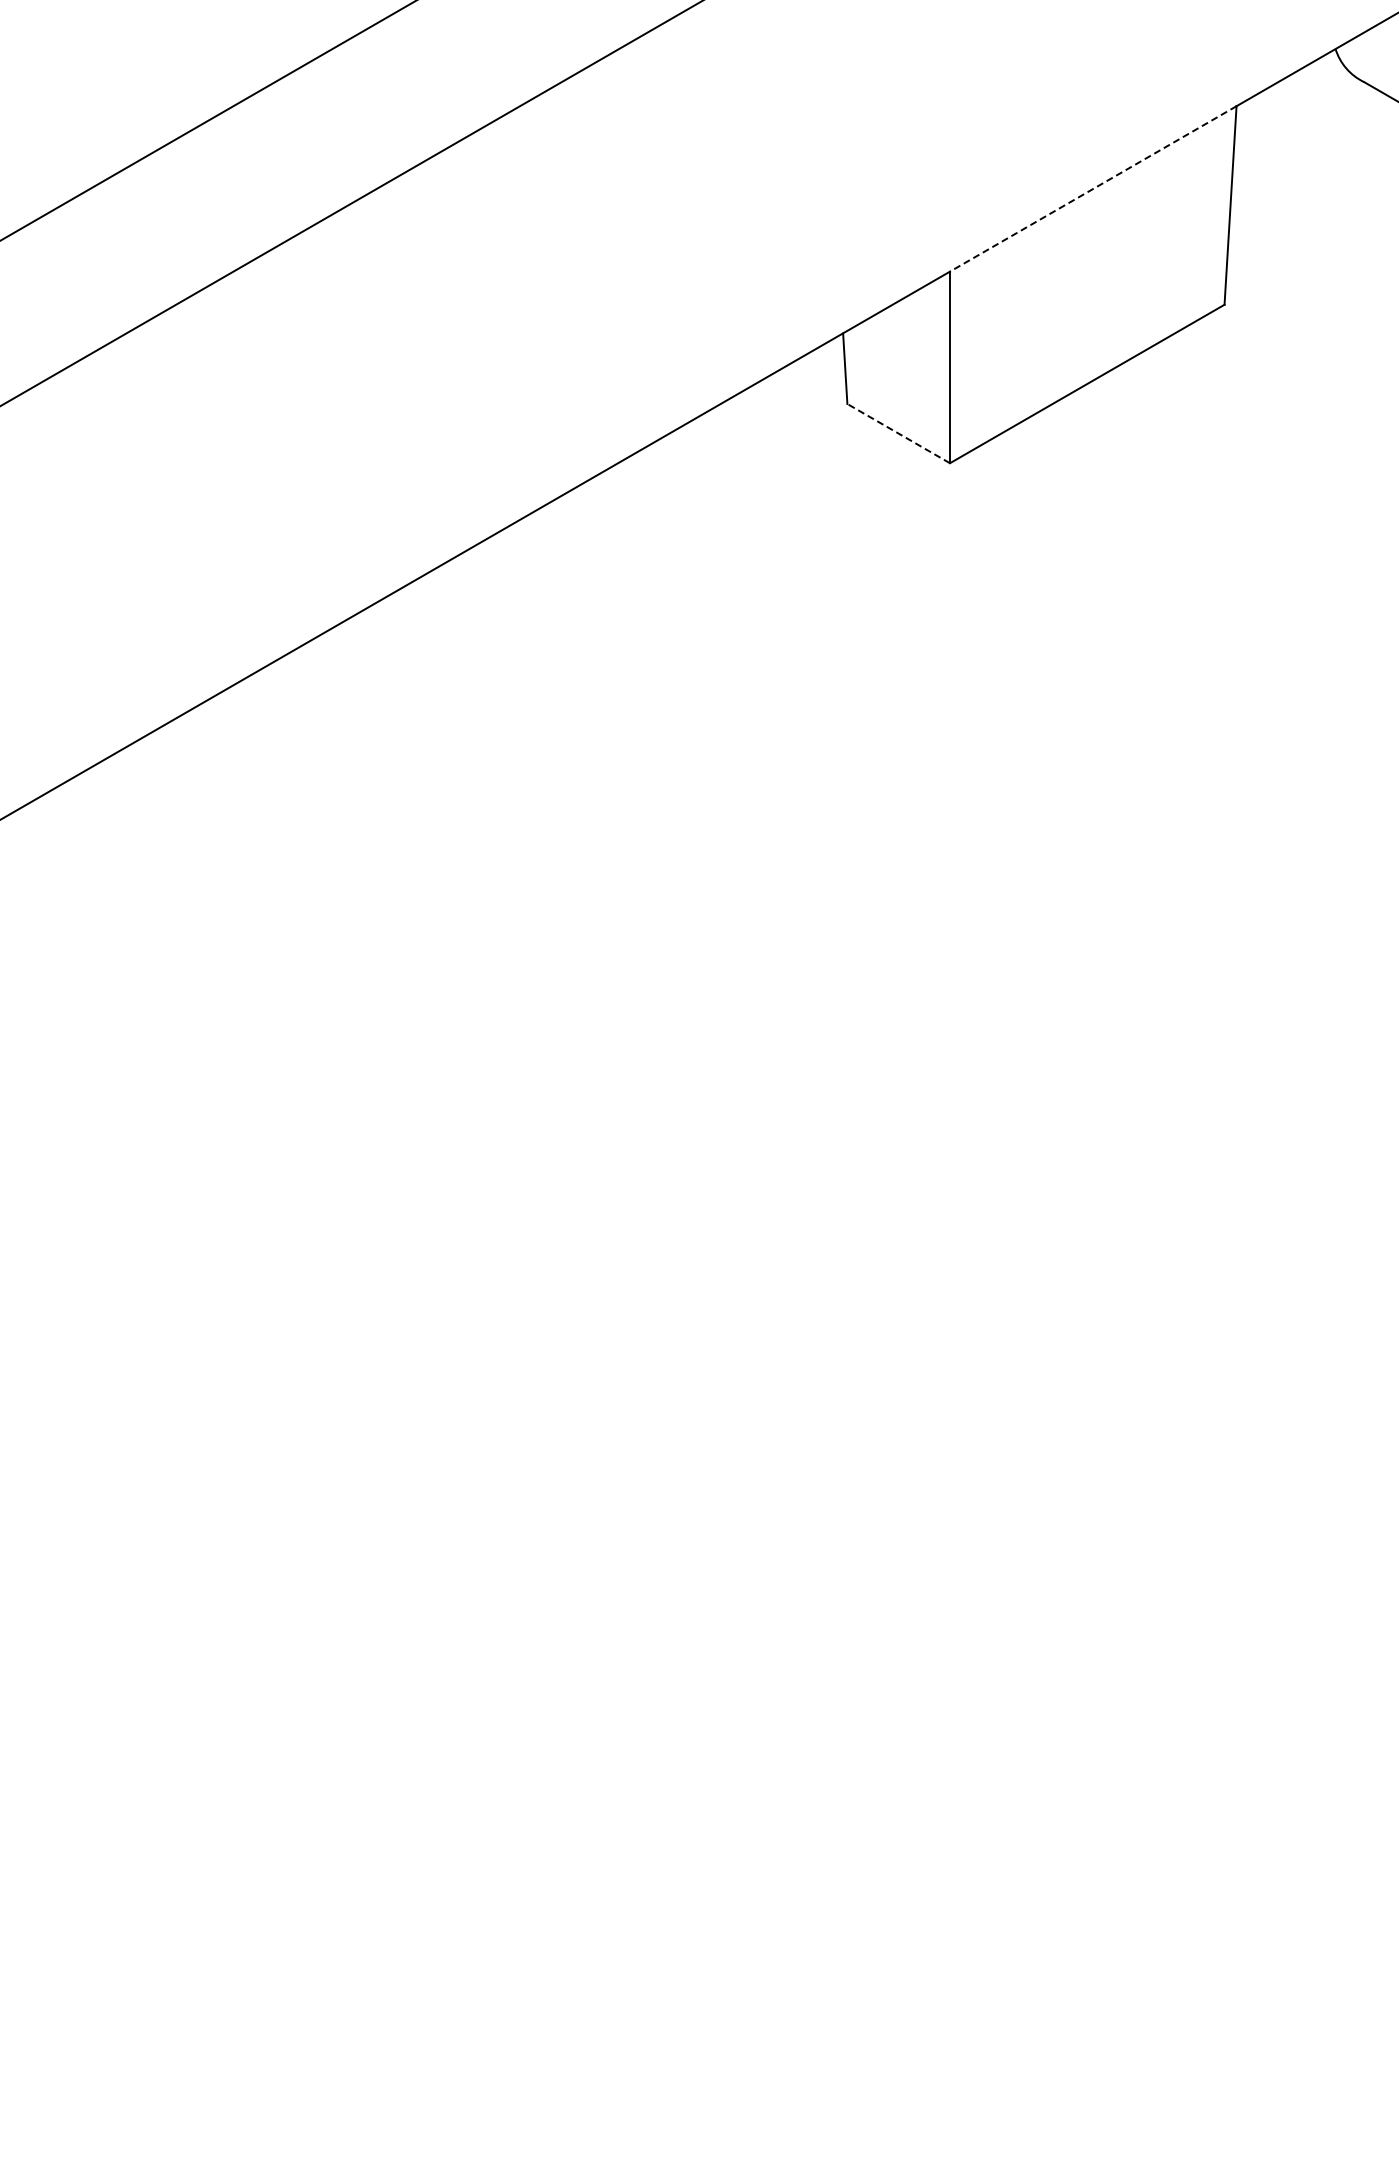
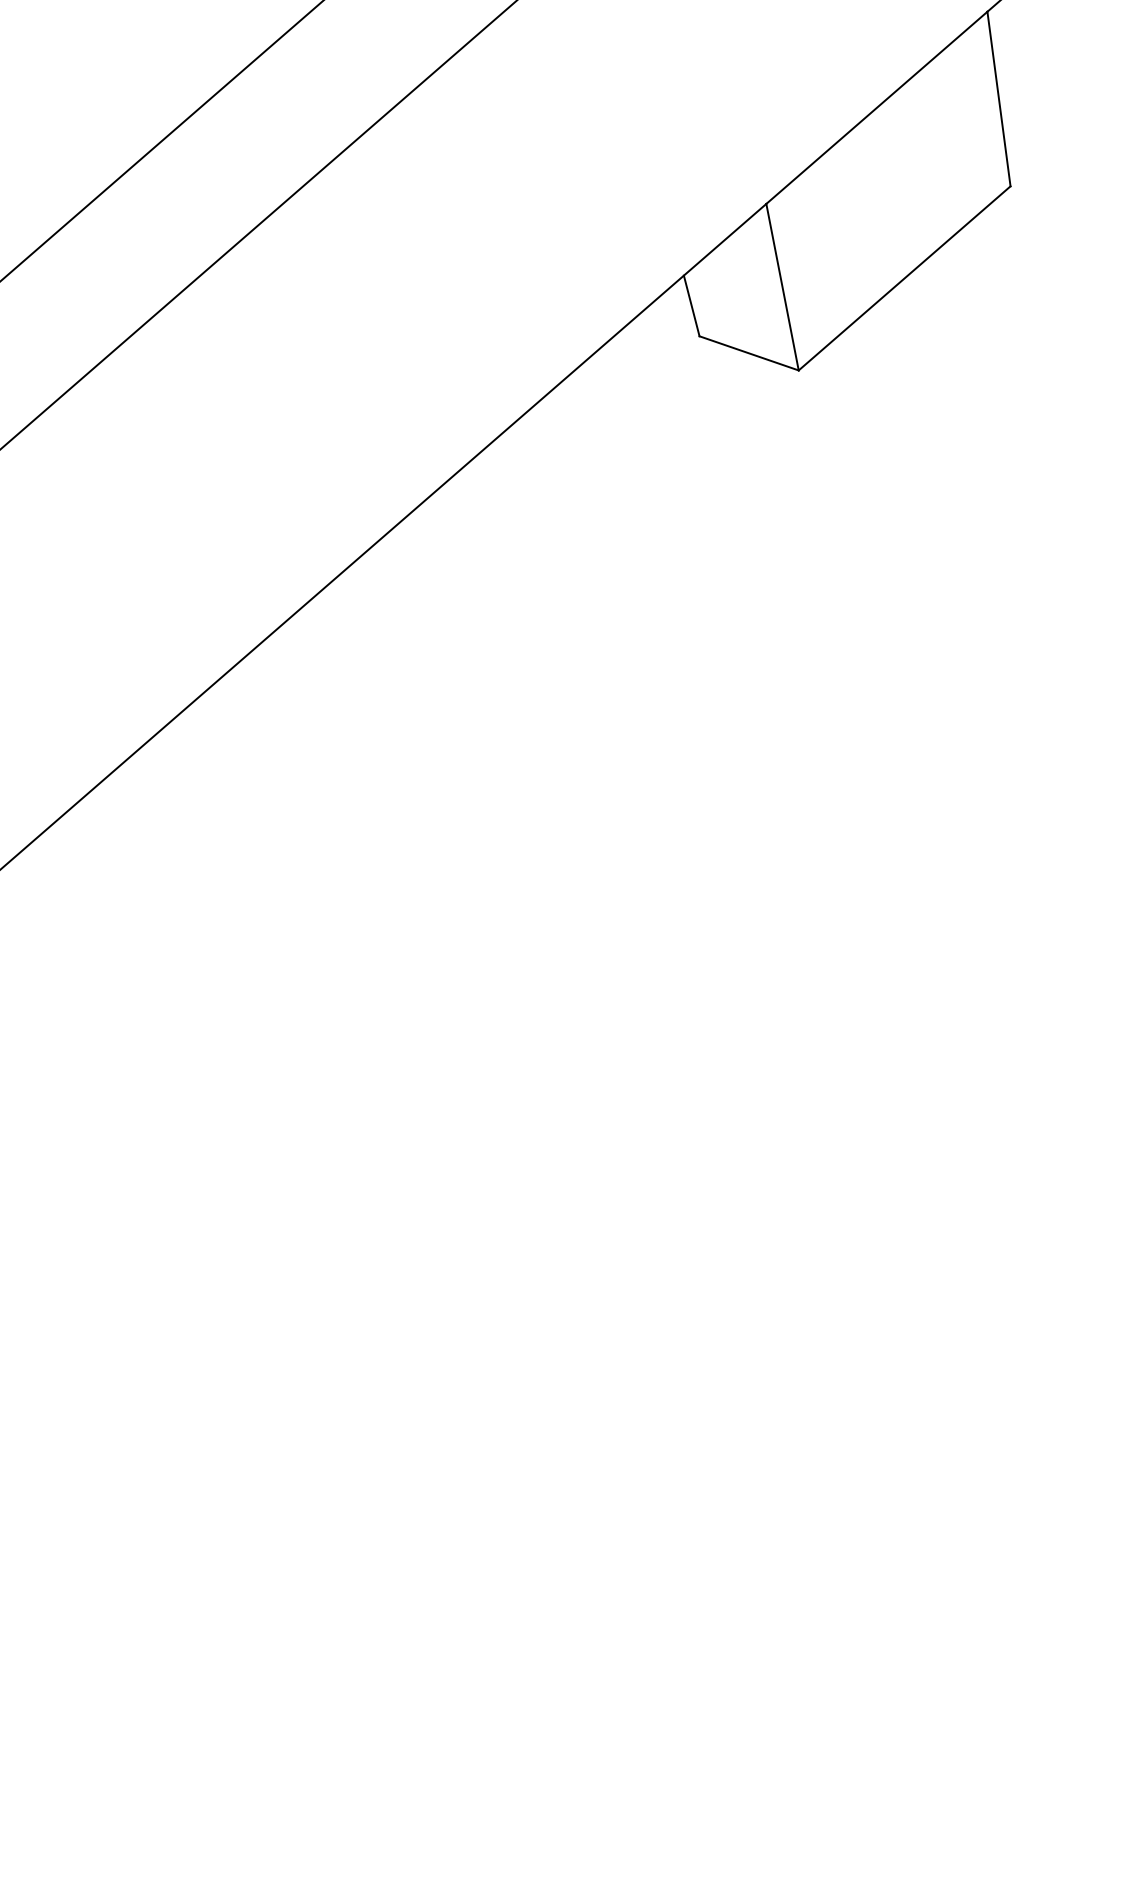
line: (1092, 189) -> (876, 108), dashed -> solid
line: (898, 433) -> (748, 353), dashed -> solid

